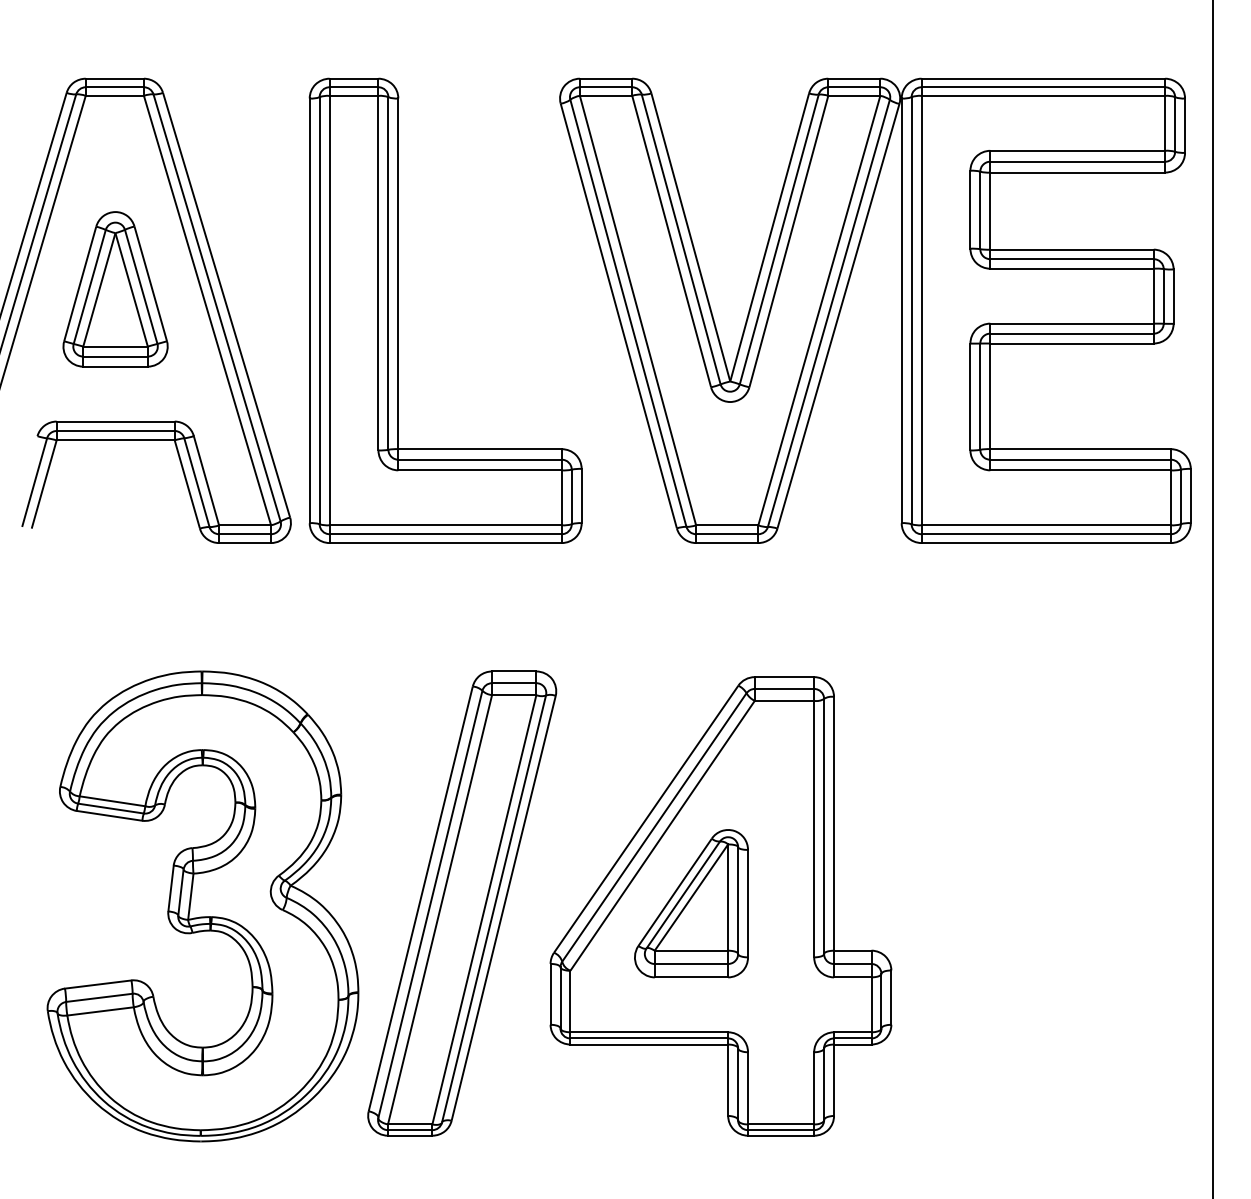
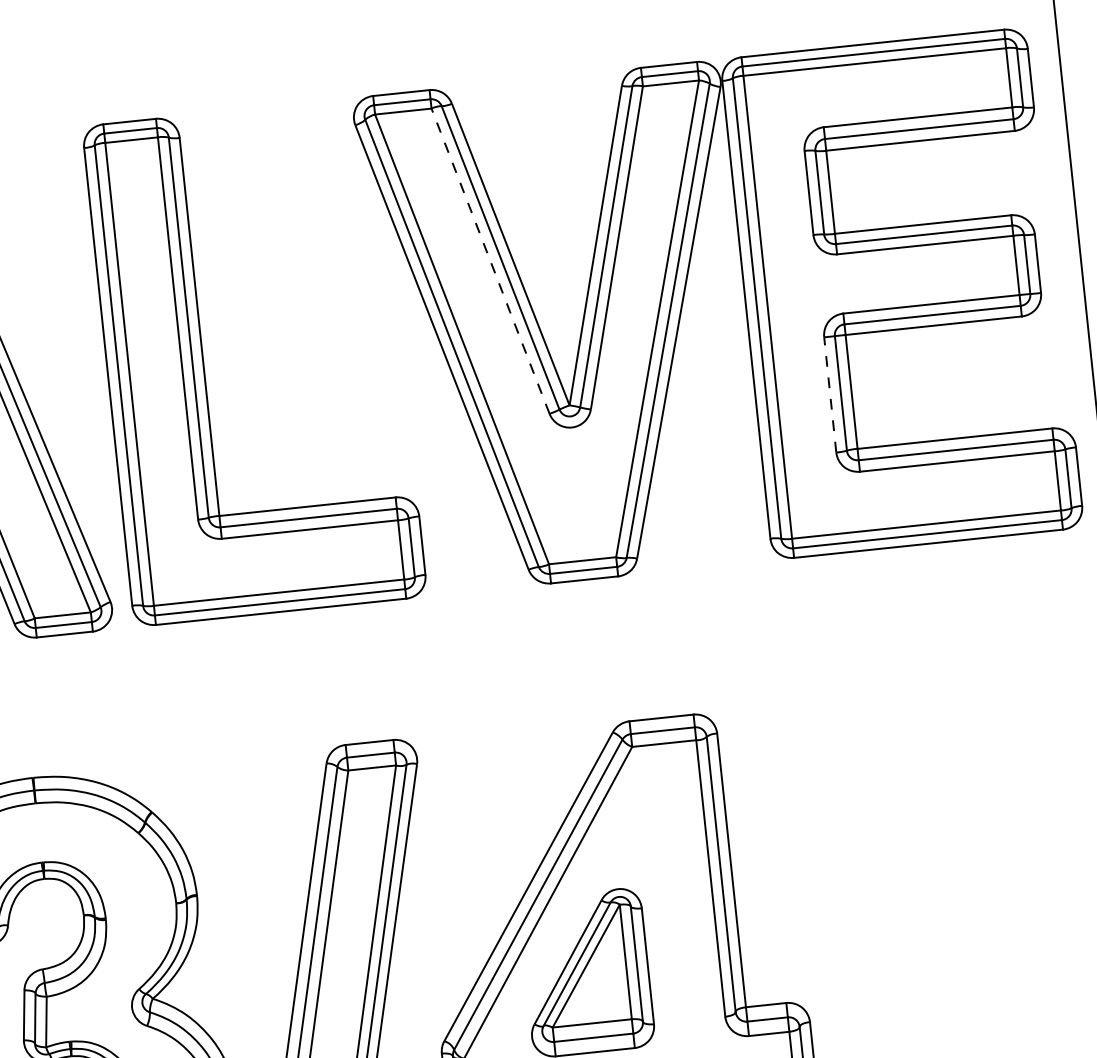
line: (671, 240) -> (490, 260), solid -> dashed
line: (970, 396) -> (830, 394), solid -> dashed

